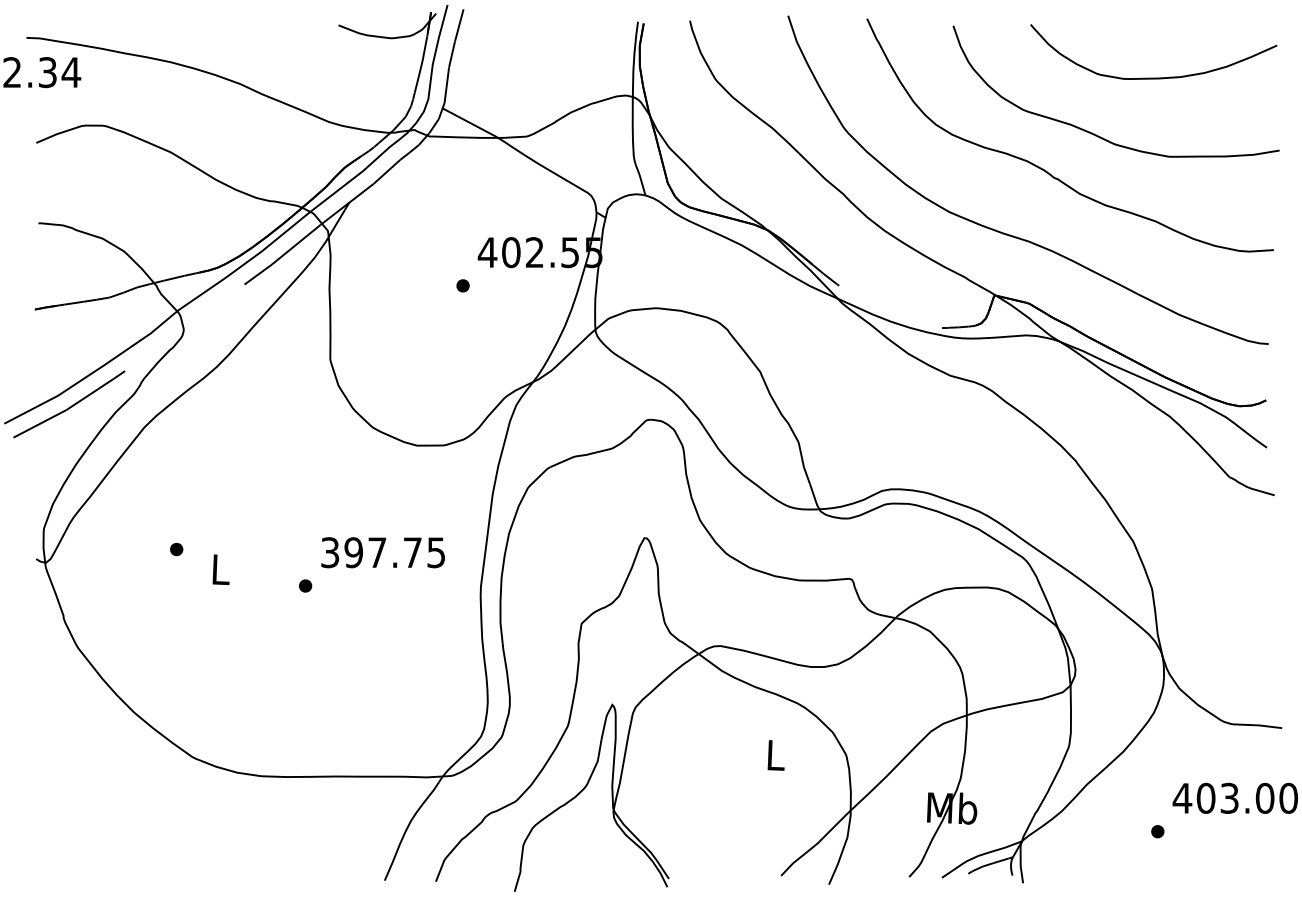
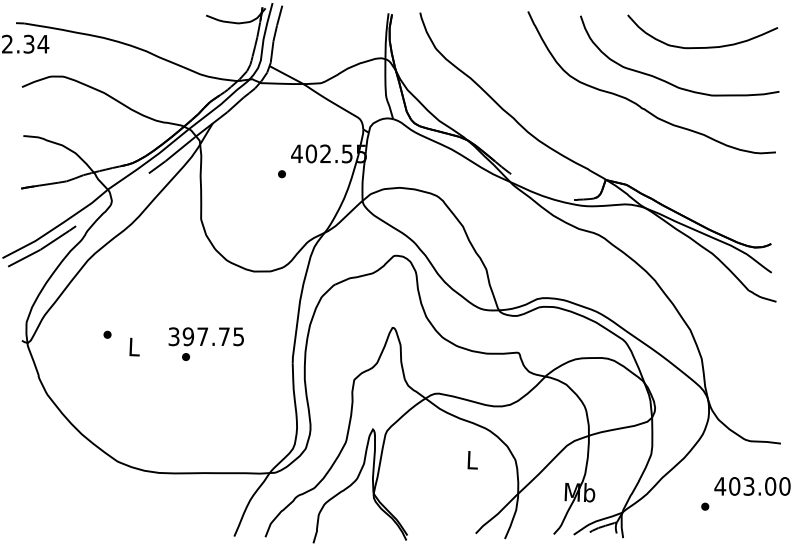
curve: (1010, 233) -> (615, 142), removed
text: (381, 552) -> (205, 336), moved

